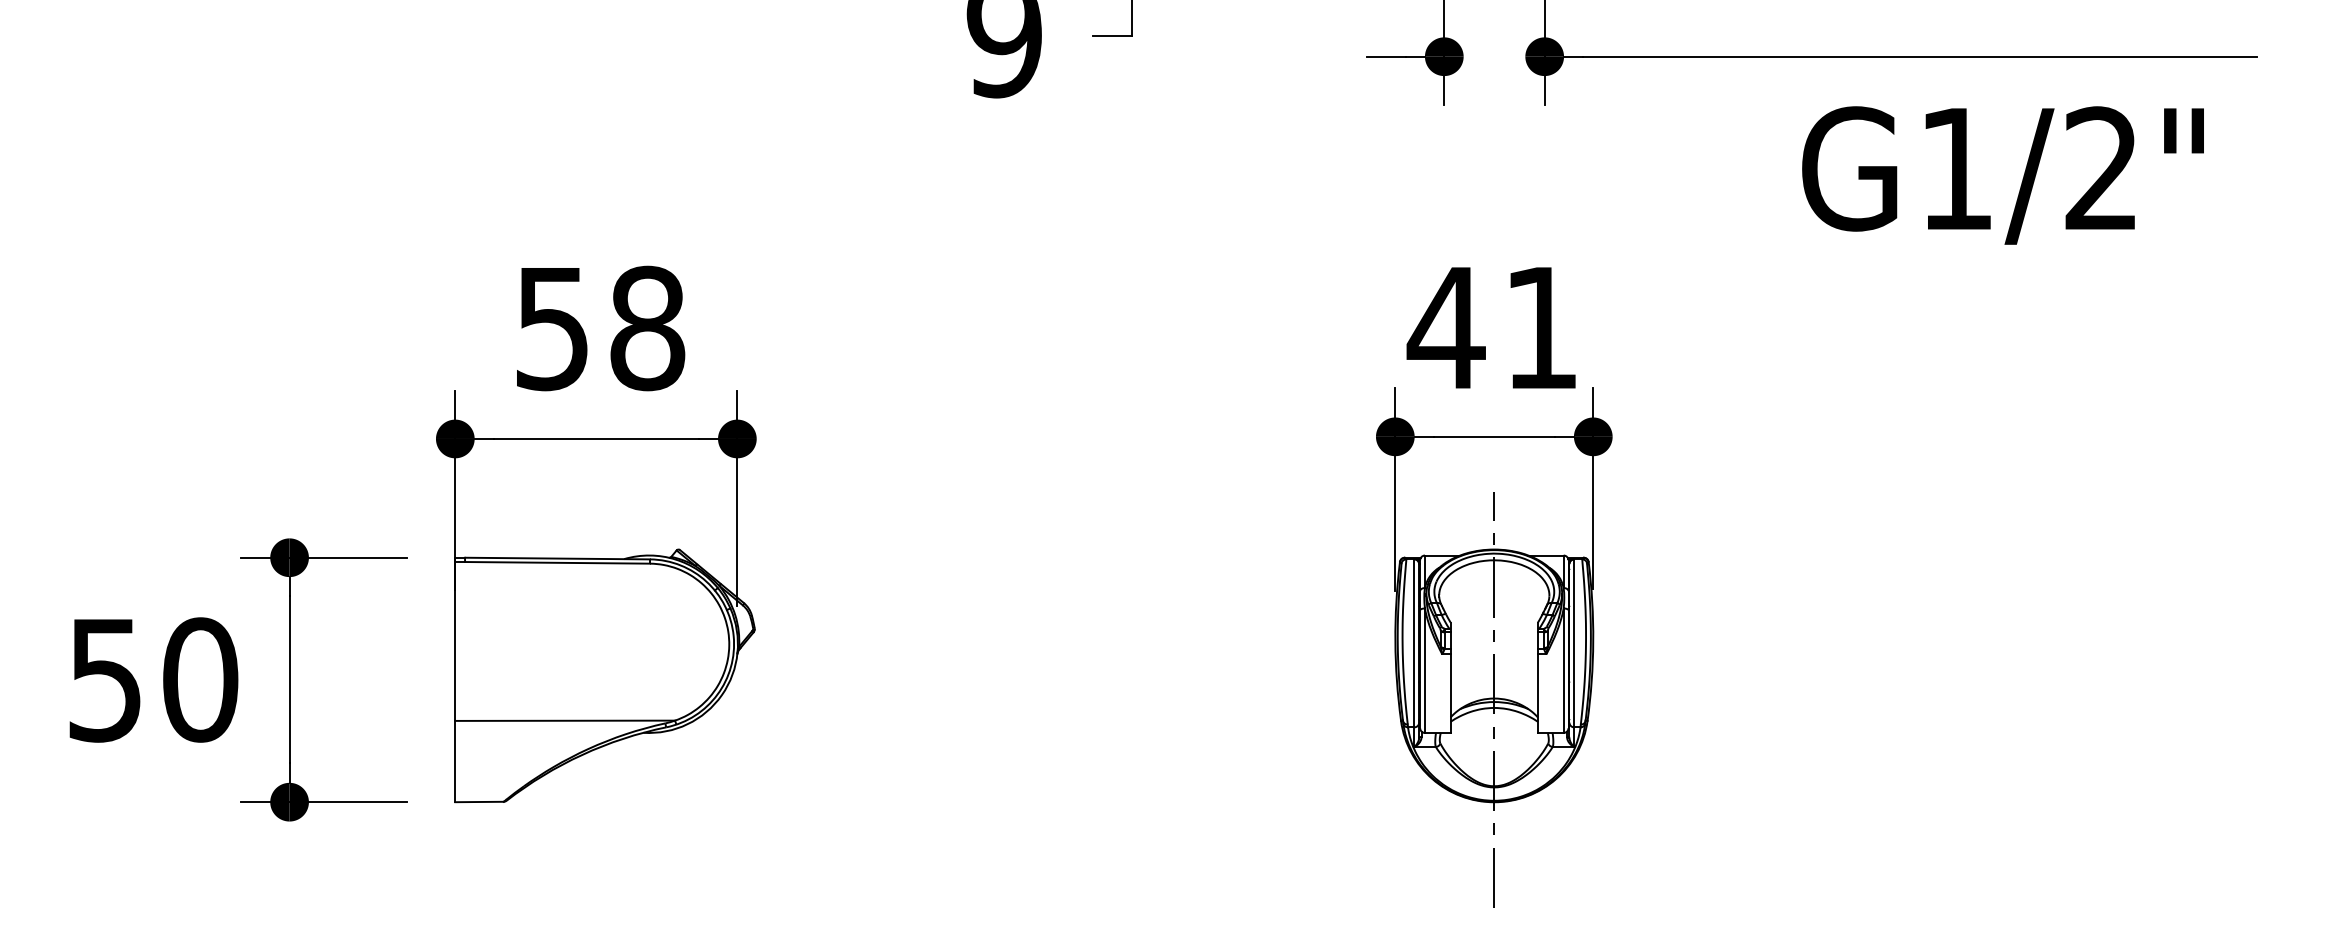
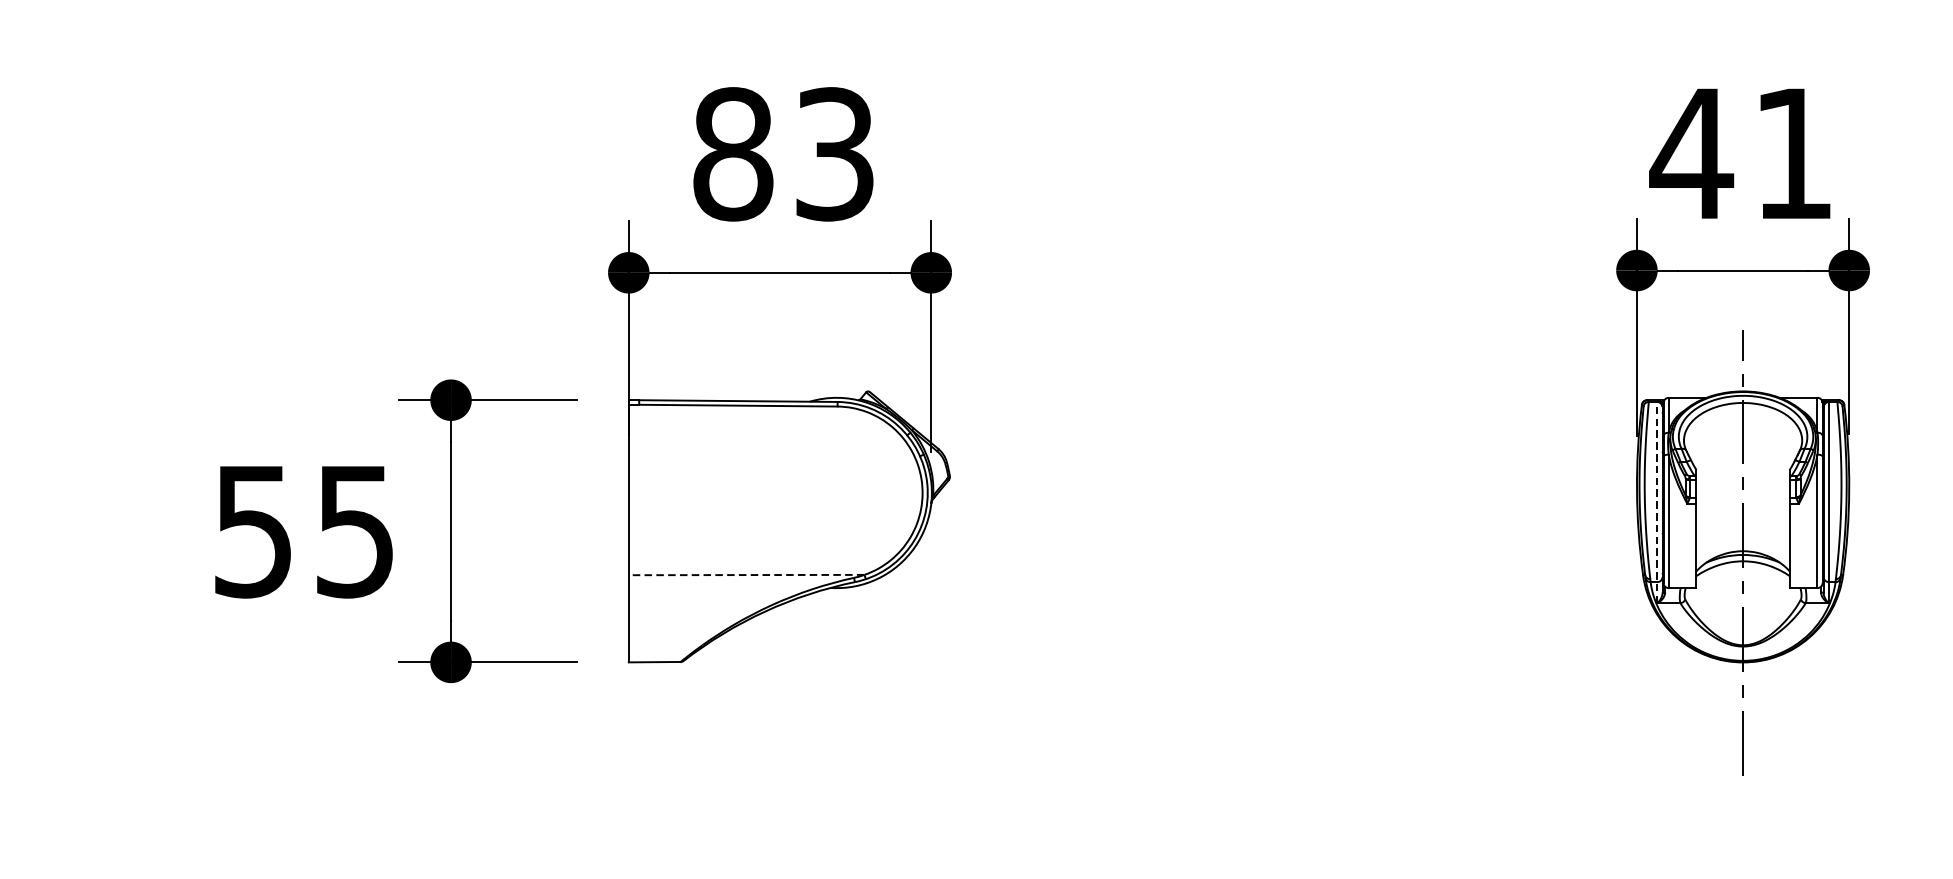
text: (600, 328) -> (784, 154), 58 -> 83
line: (1414, 652) -> (1657, 501), solid -> dashed
text: (200, 679) -> (355, 530), 50 -> 55
line: (565, 720) -> (746, 574), solid -> dashed

